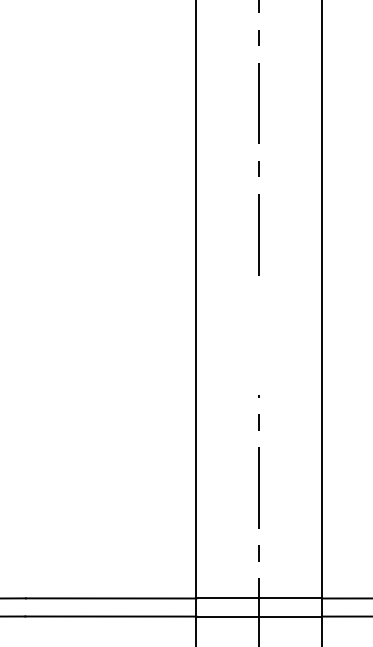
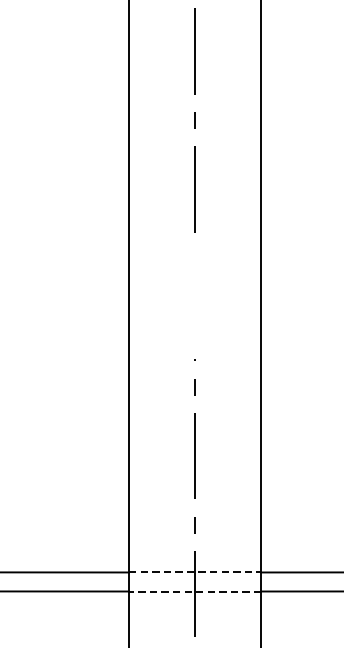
line: (259, 598) -> (195, 572), solid -> dashed
line: (259, 616) -> (195, 591), solid -> dashed

